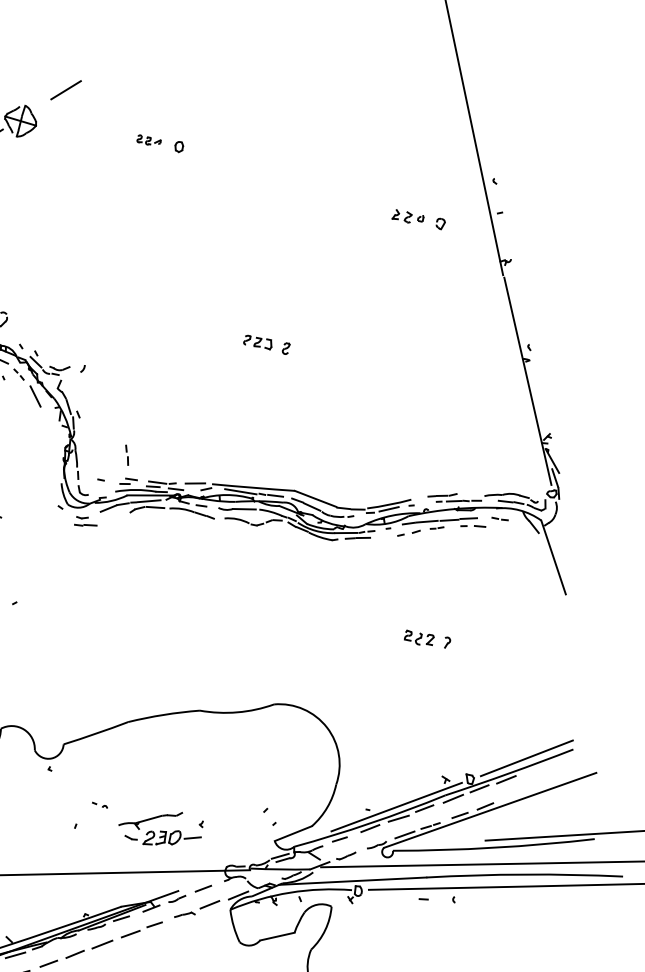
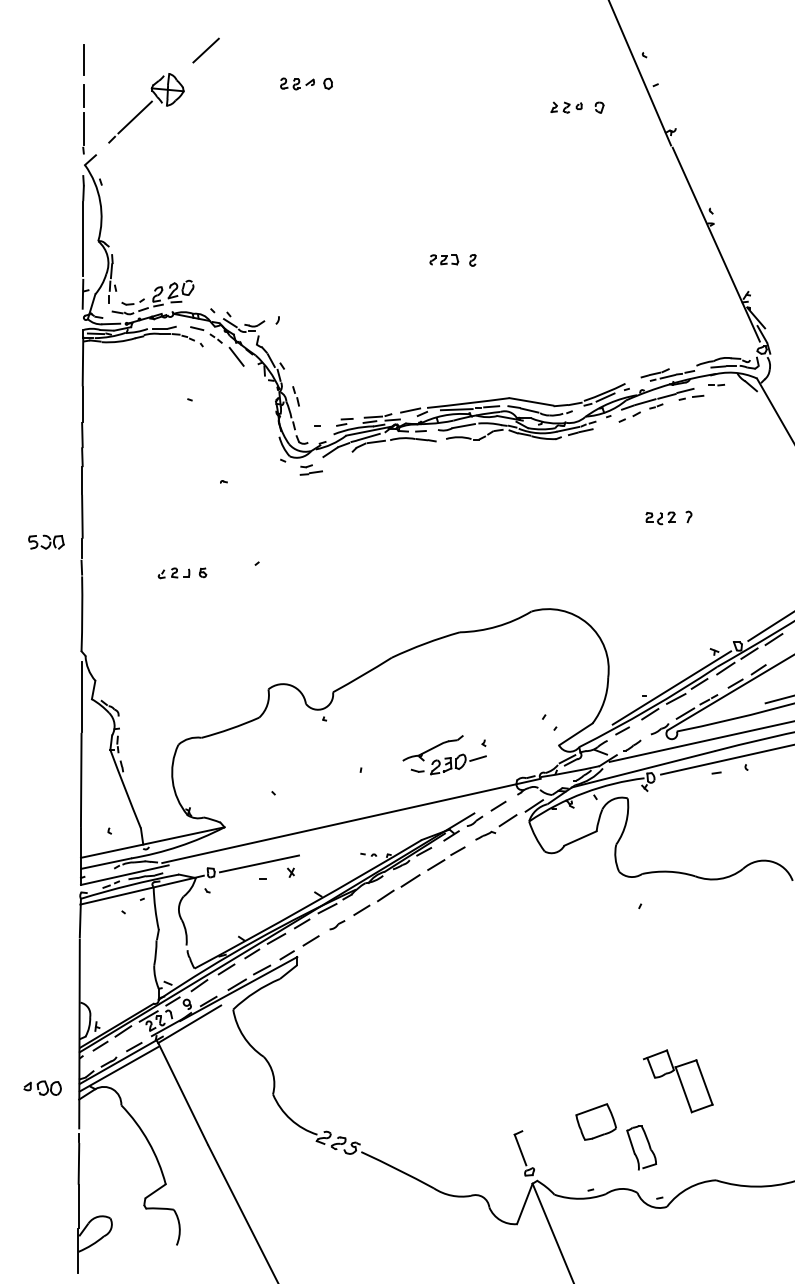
part: (149, 140) -> (297, 83), size x1.43
part: (126, 455) -> (295, 396), moved
part: (99, 804) -> (368, 854), moved

